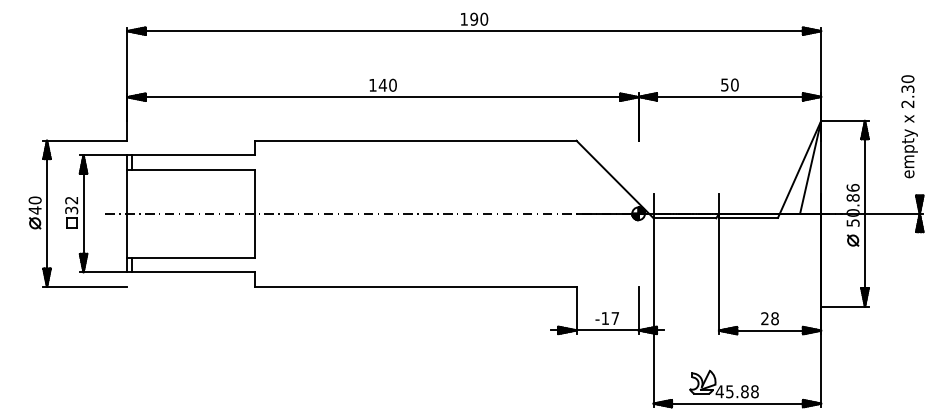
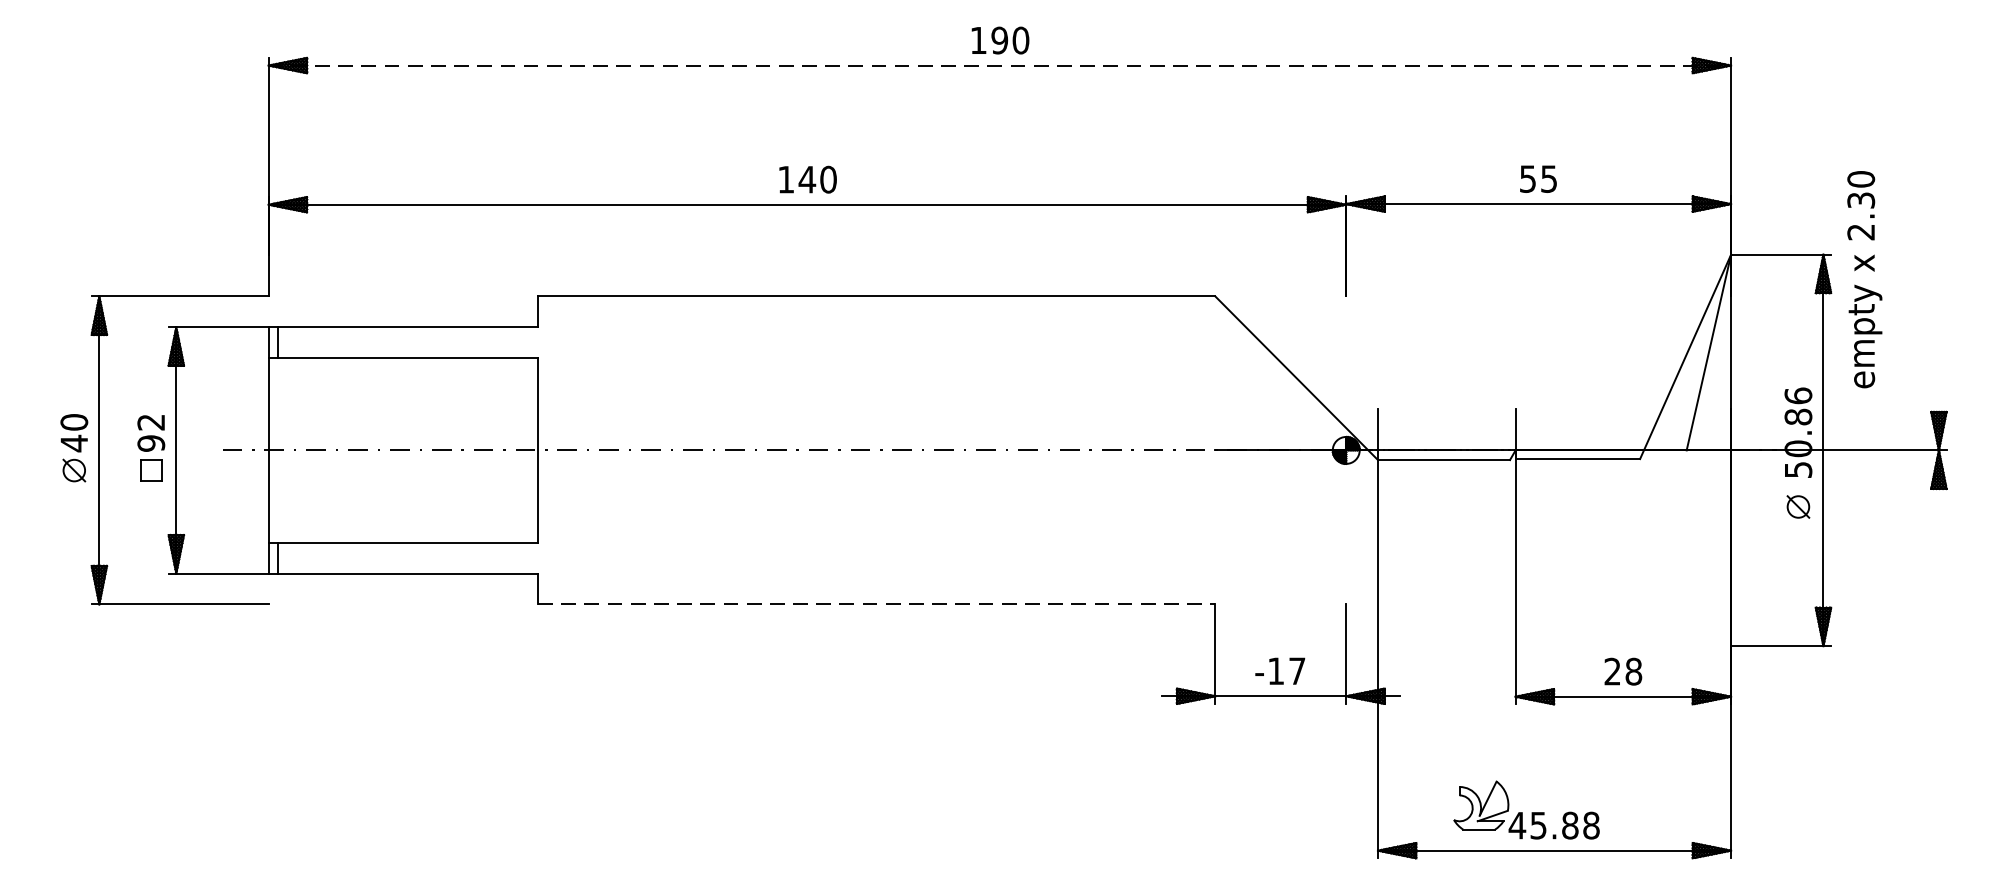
line: (474, 31) -> (1000, 66), solid -> dashed
text: (734, 84) -> (1548, 177), 50 -> 55
text: (909, 126) -> (1864, 279), moved
text: (71, 210) -> (150, 443), 32 -> 92
line: (415, 286) -> (875, 603), solid -> dashed

